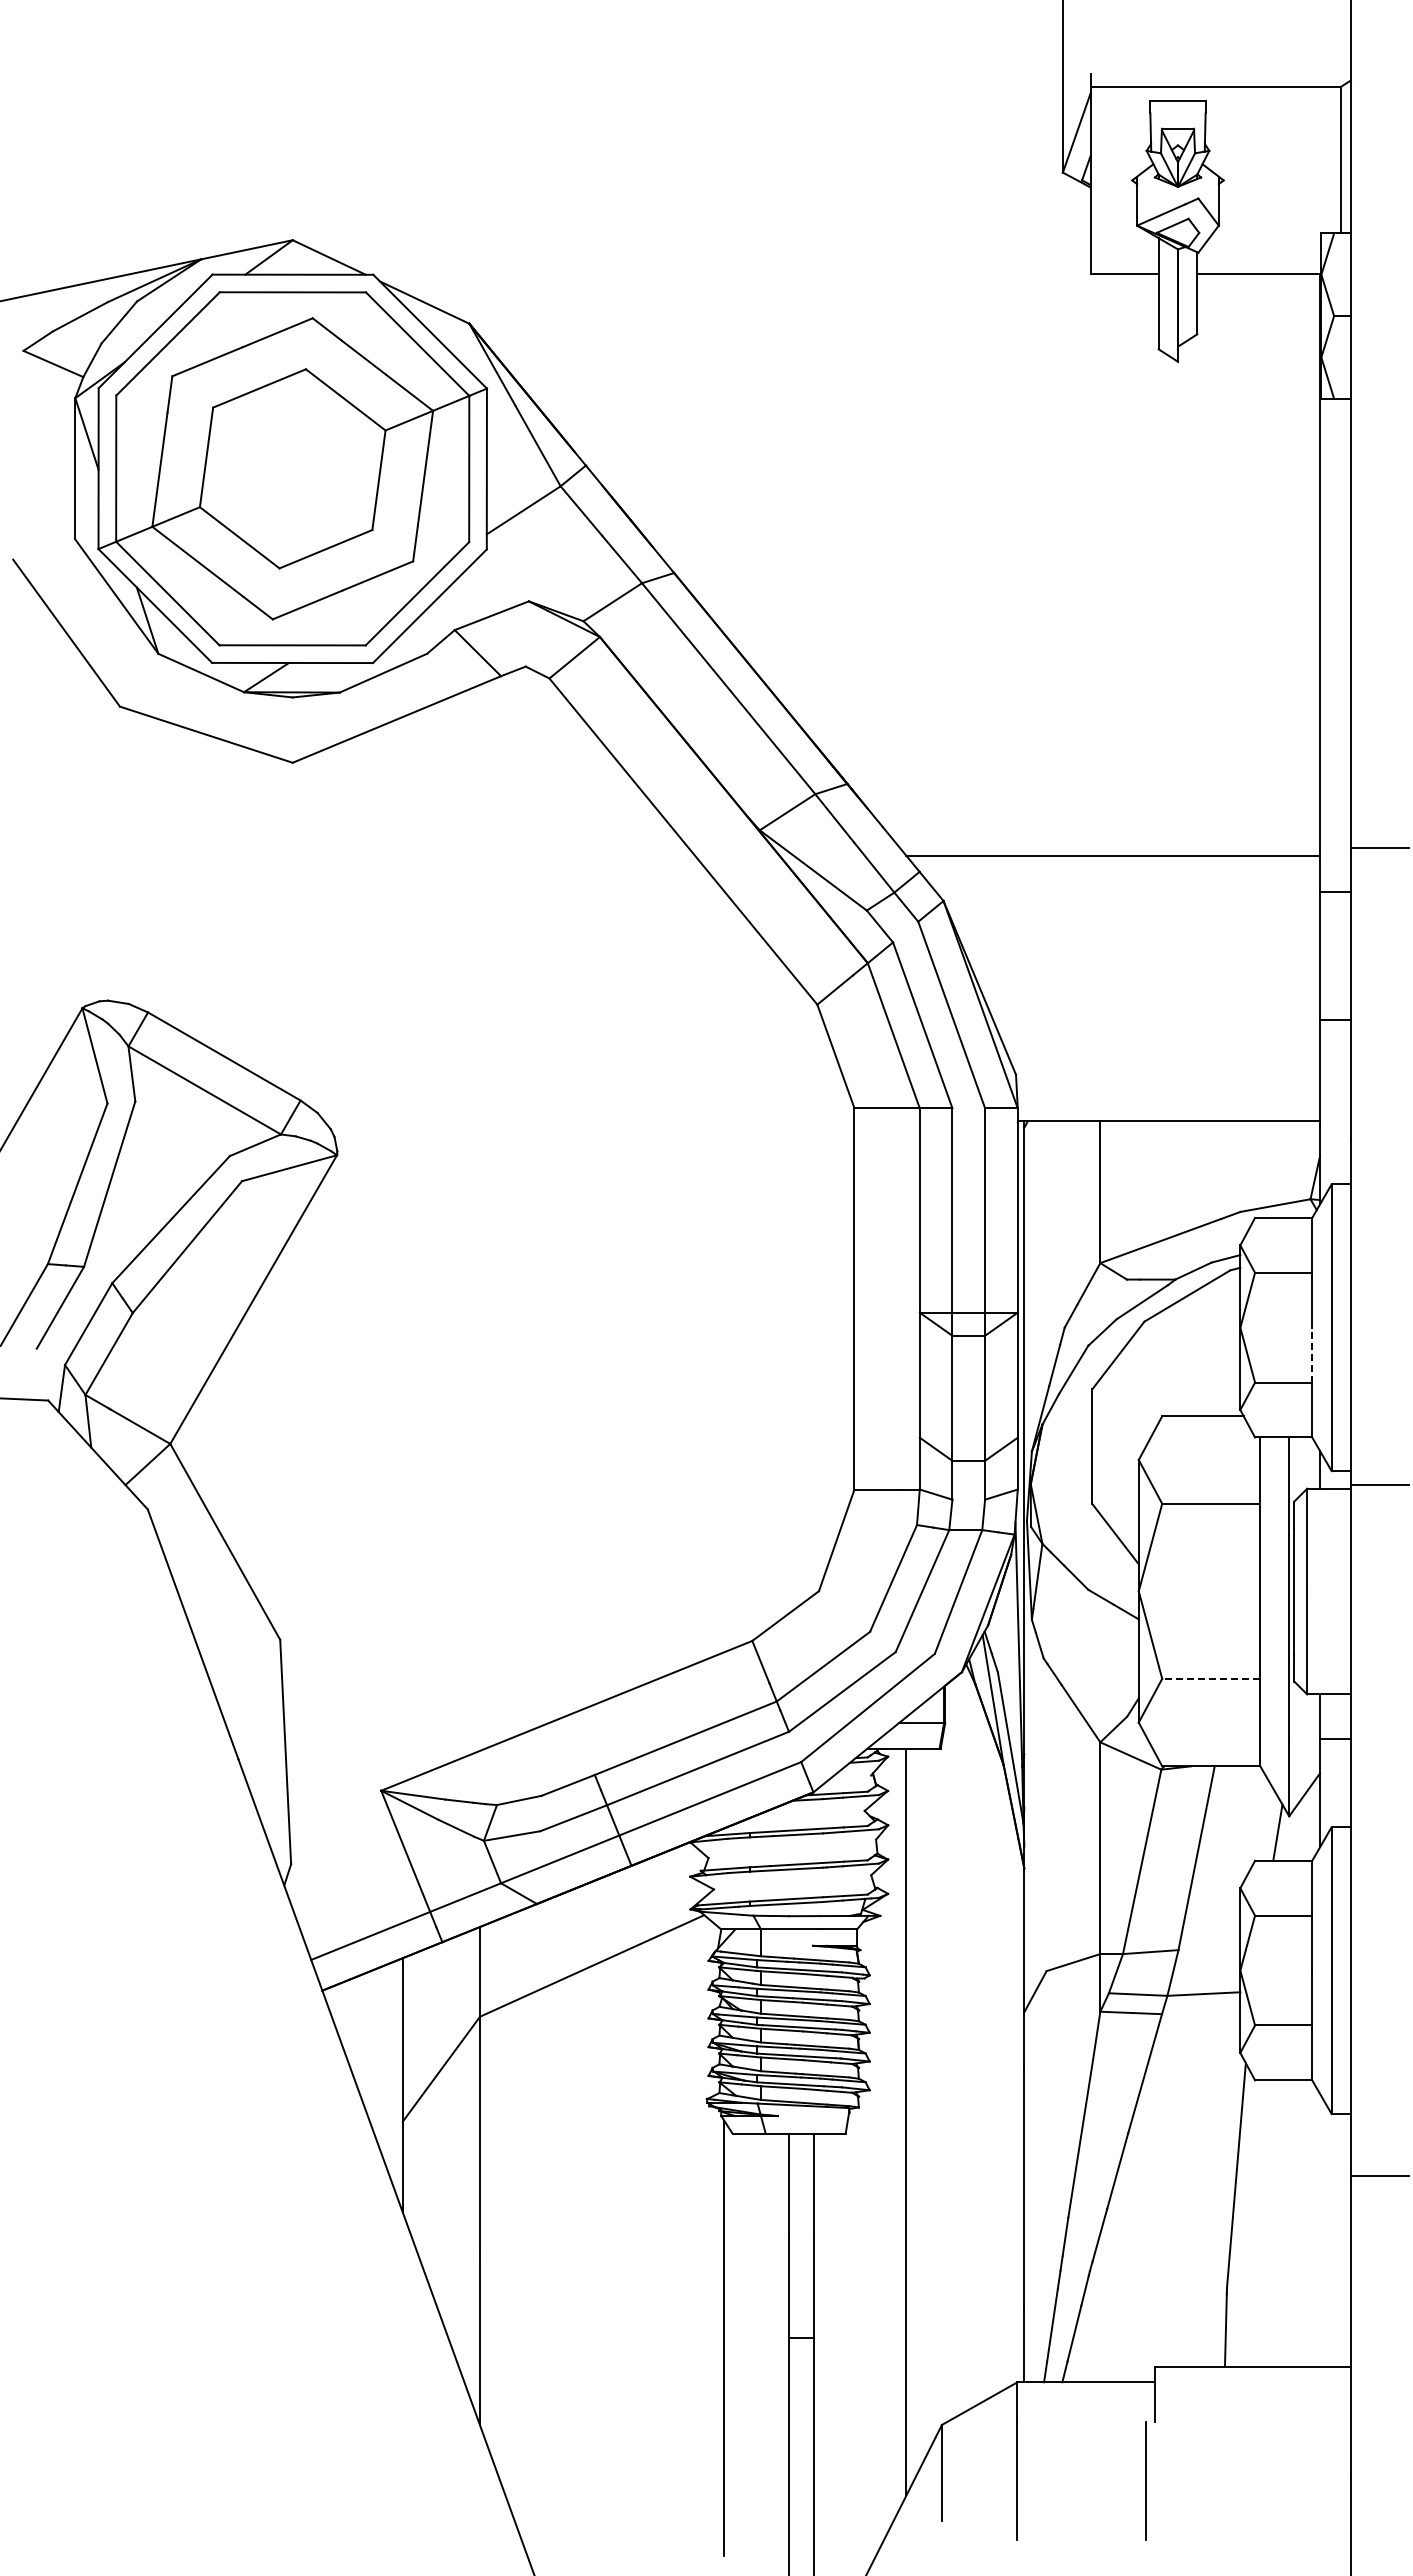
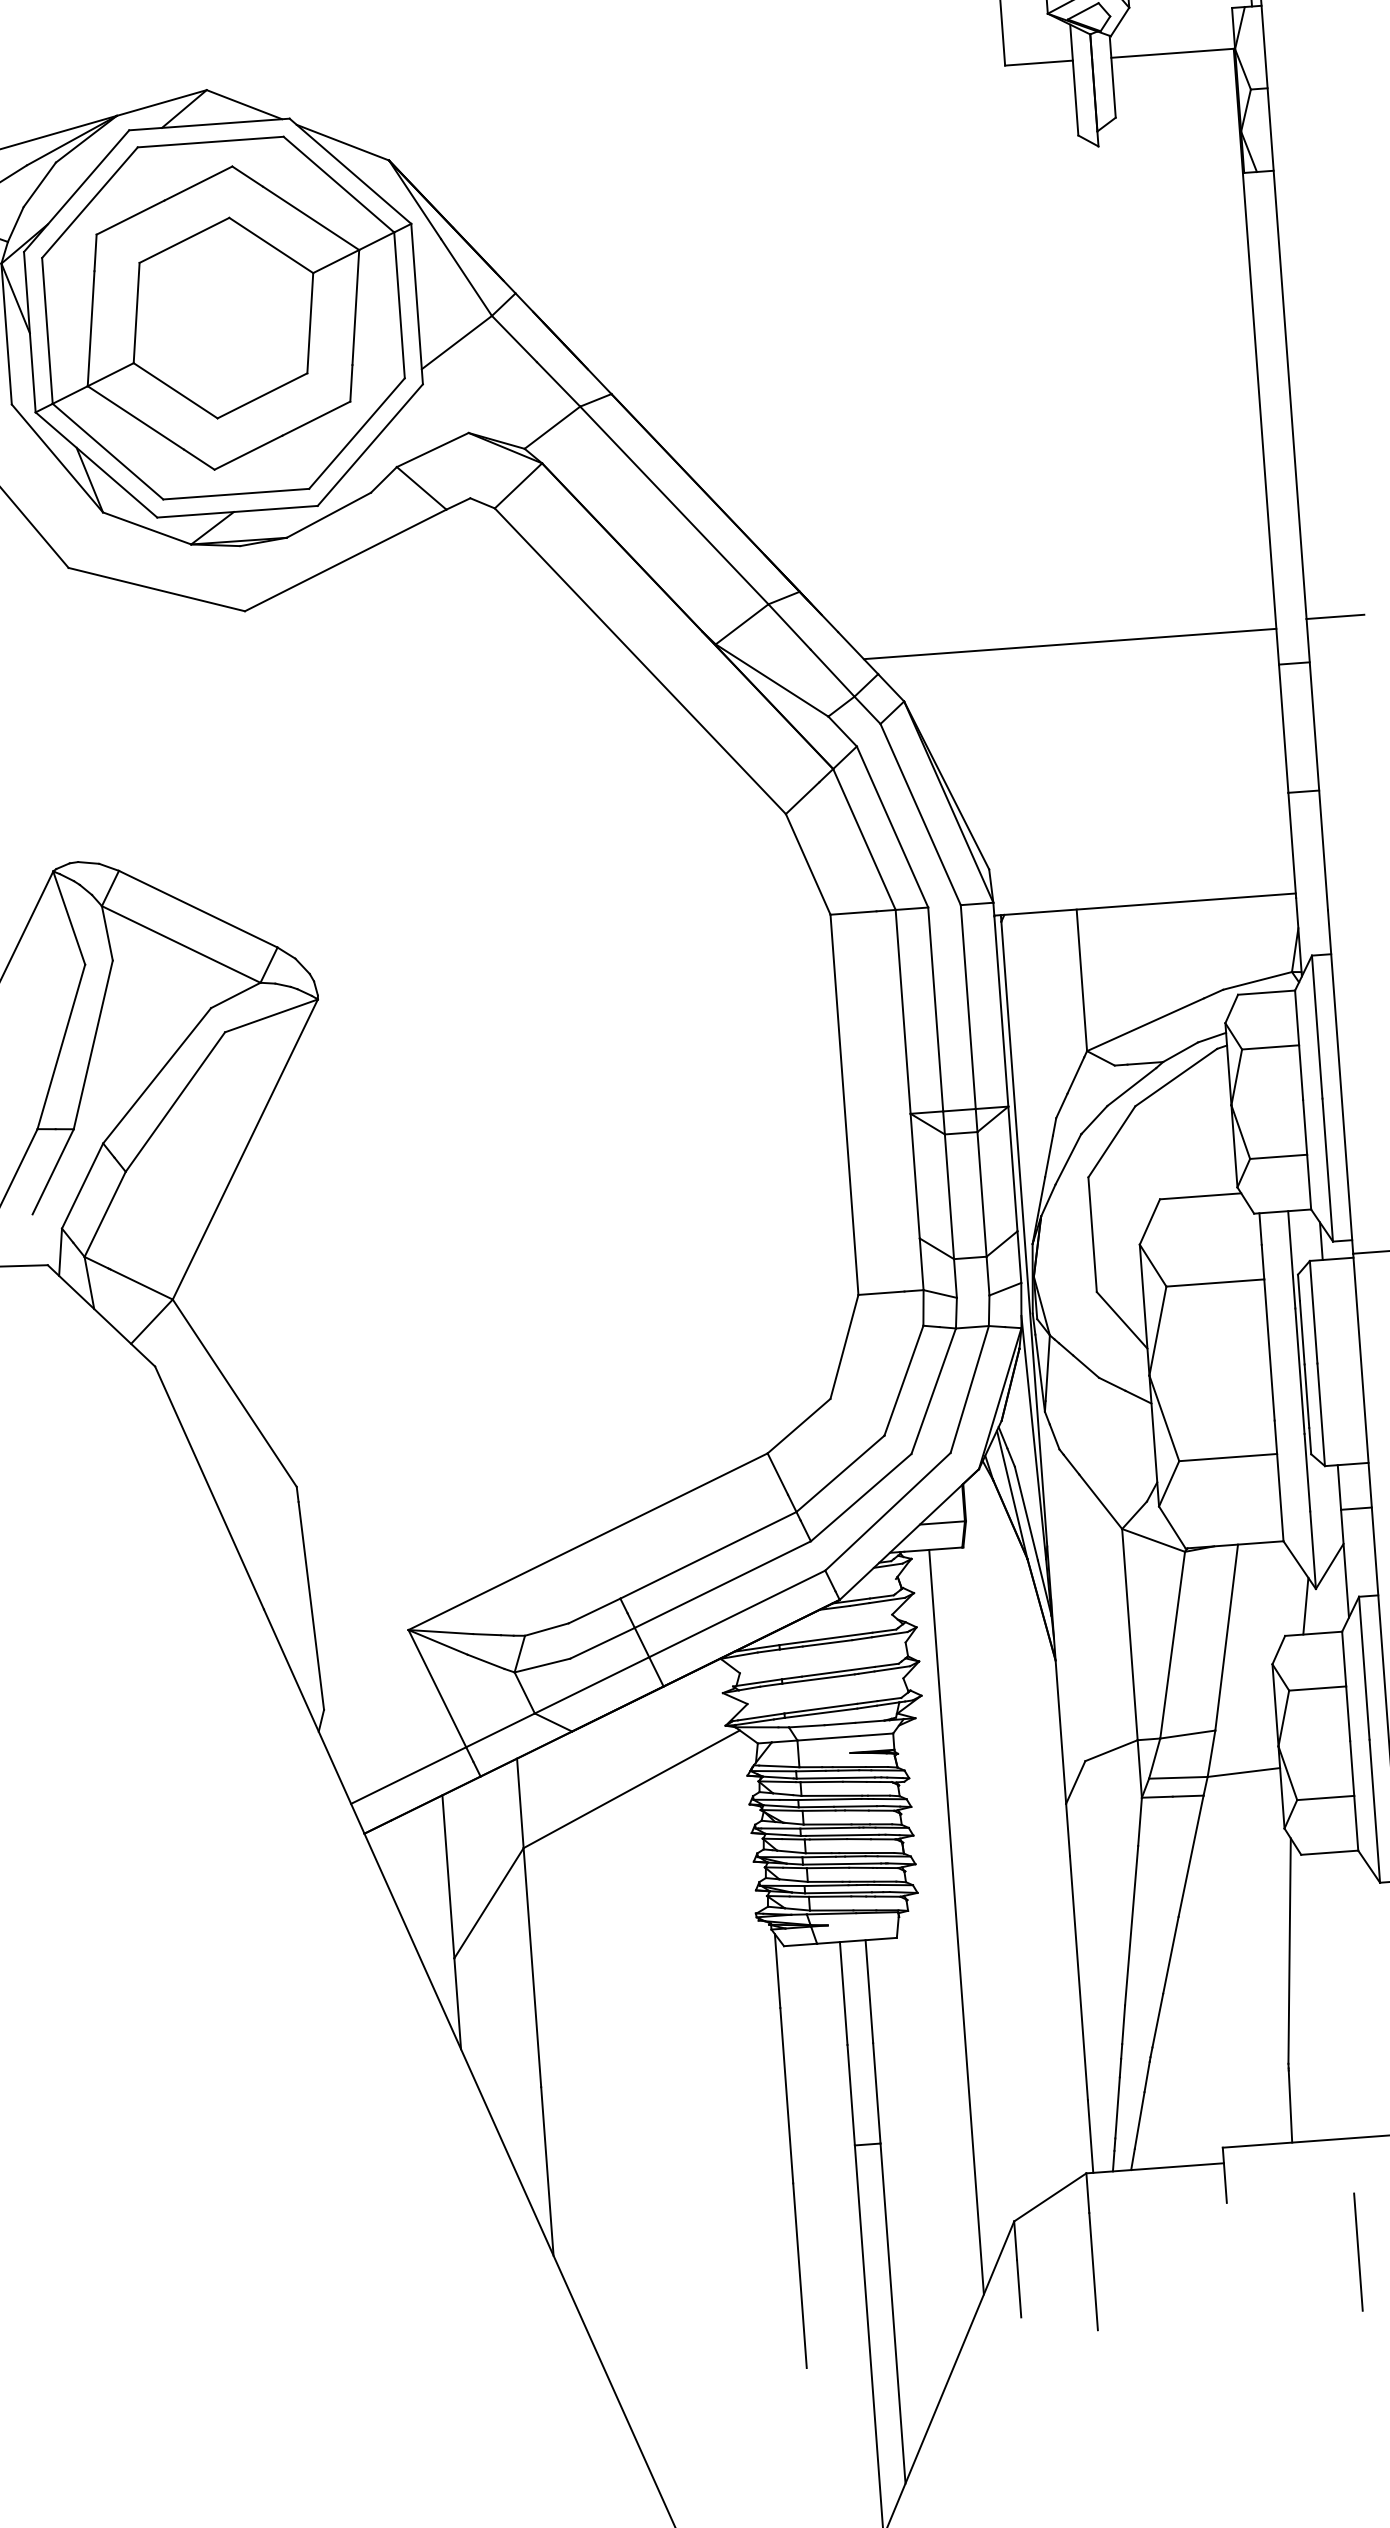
line: (1312, 1354) -> (1305, 1126), dashed -> solid
line: (1210, 1678) -> (1227, 1457), dashed -> solid
line: (1145, 2480) -> (1357, 2251), moved

